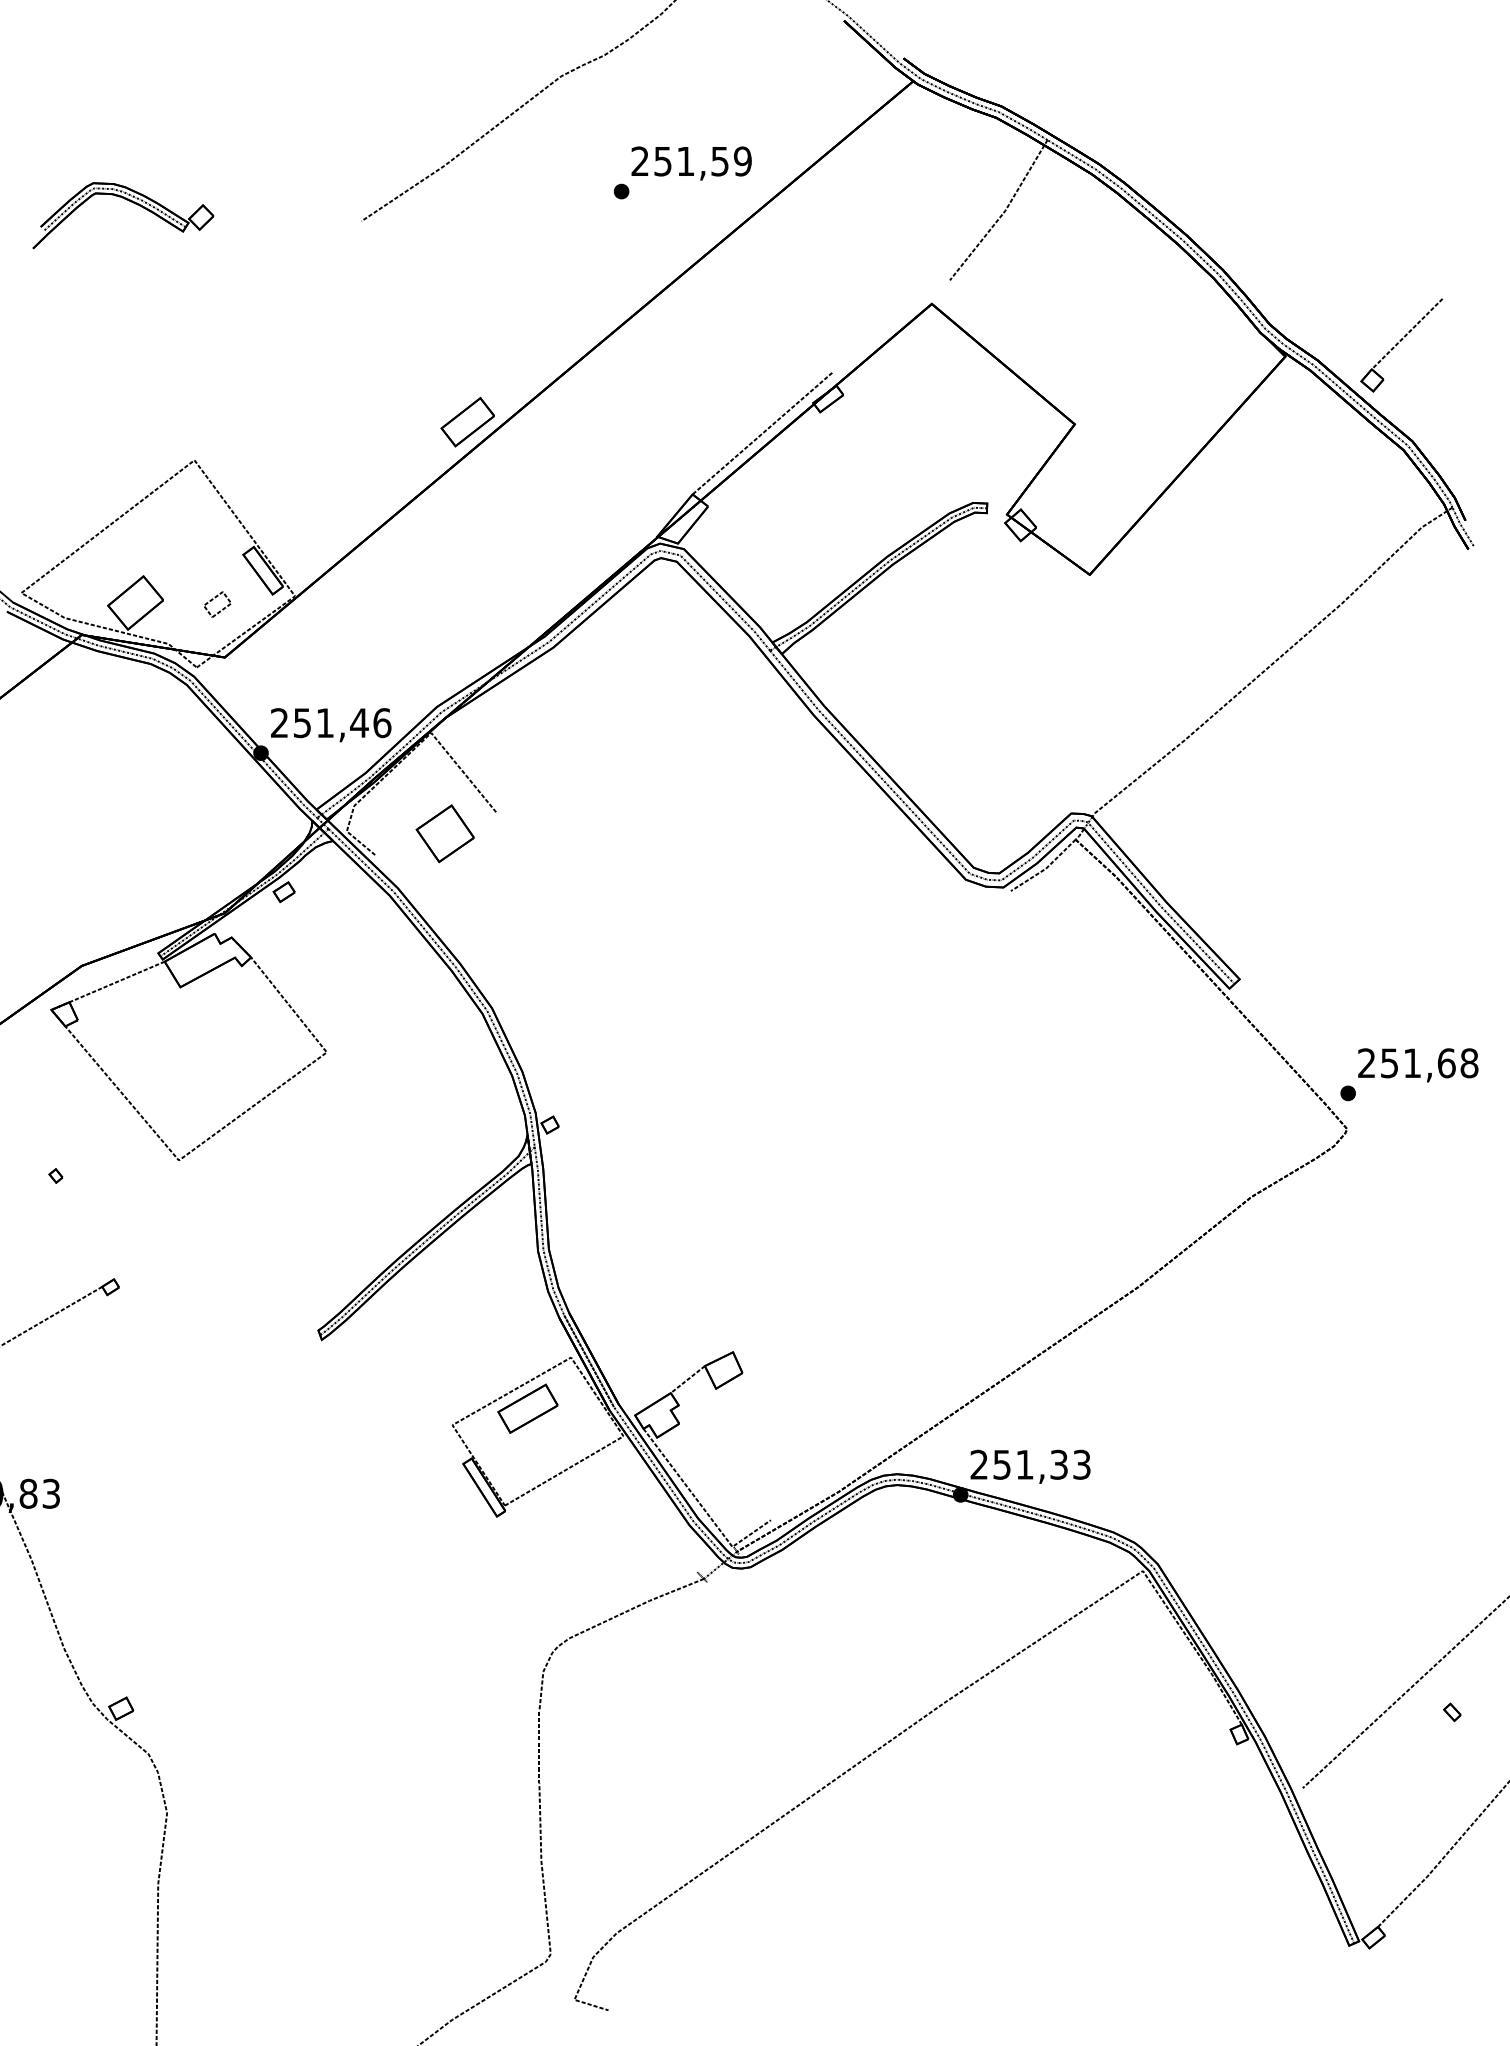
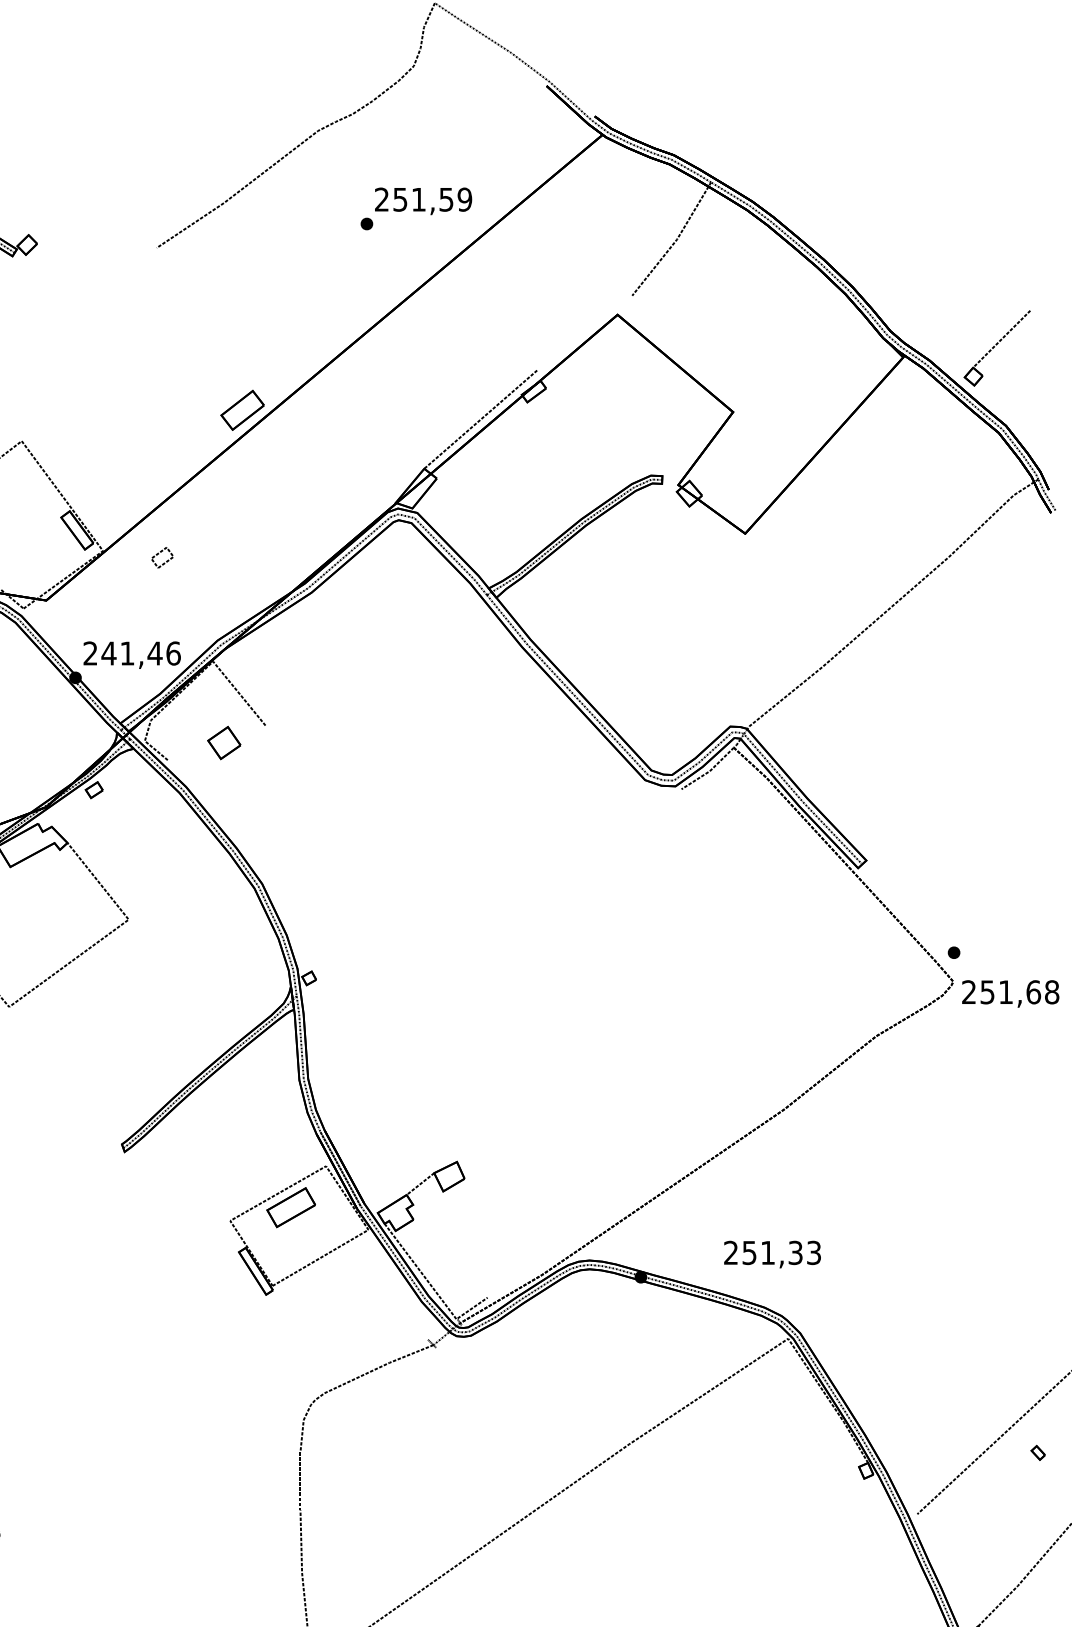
part: (215, 598) -> (160, 552), moved
text: (302, 723) -> (109, 653), 251,46 -> 241,46
part: (444, 833) -> (223, 742), size x0.7
text: (1418, 1065) -> (1010, 994), moved
text: (1030, 1466) -> (772, 1254), moved

